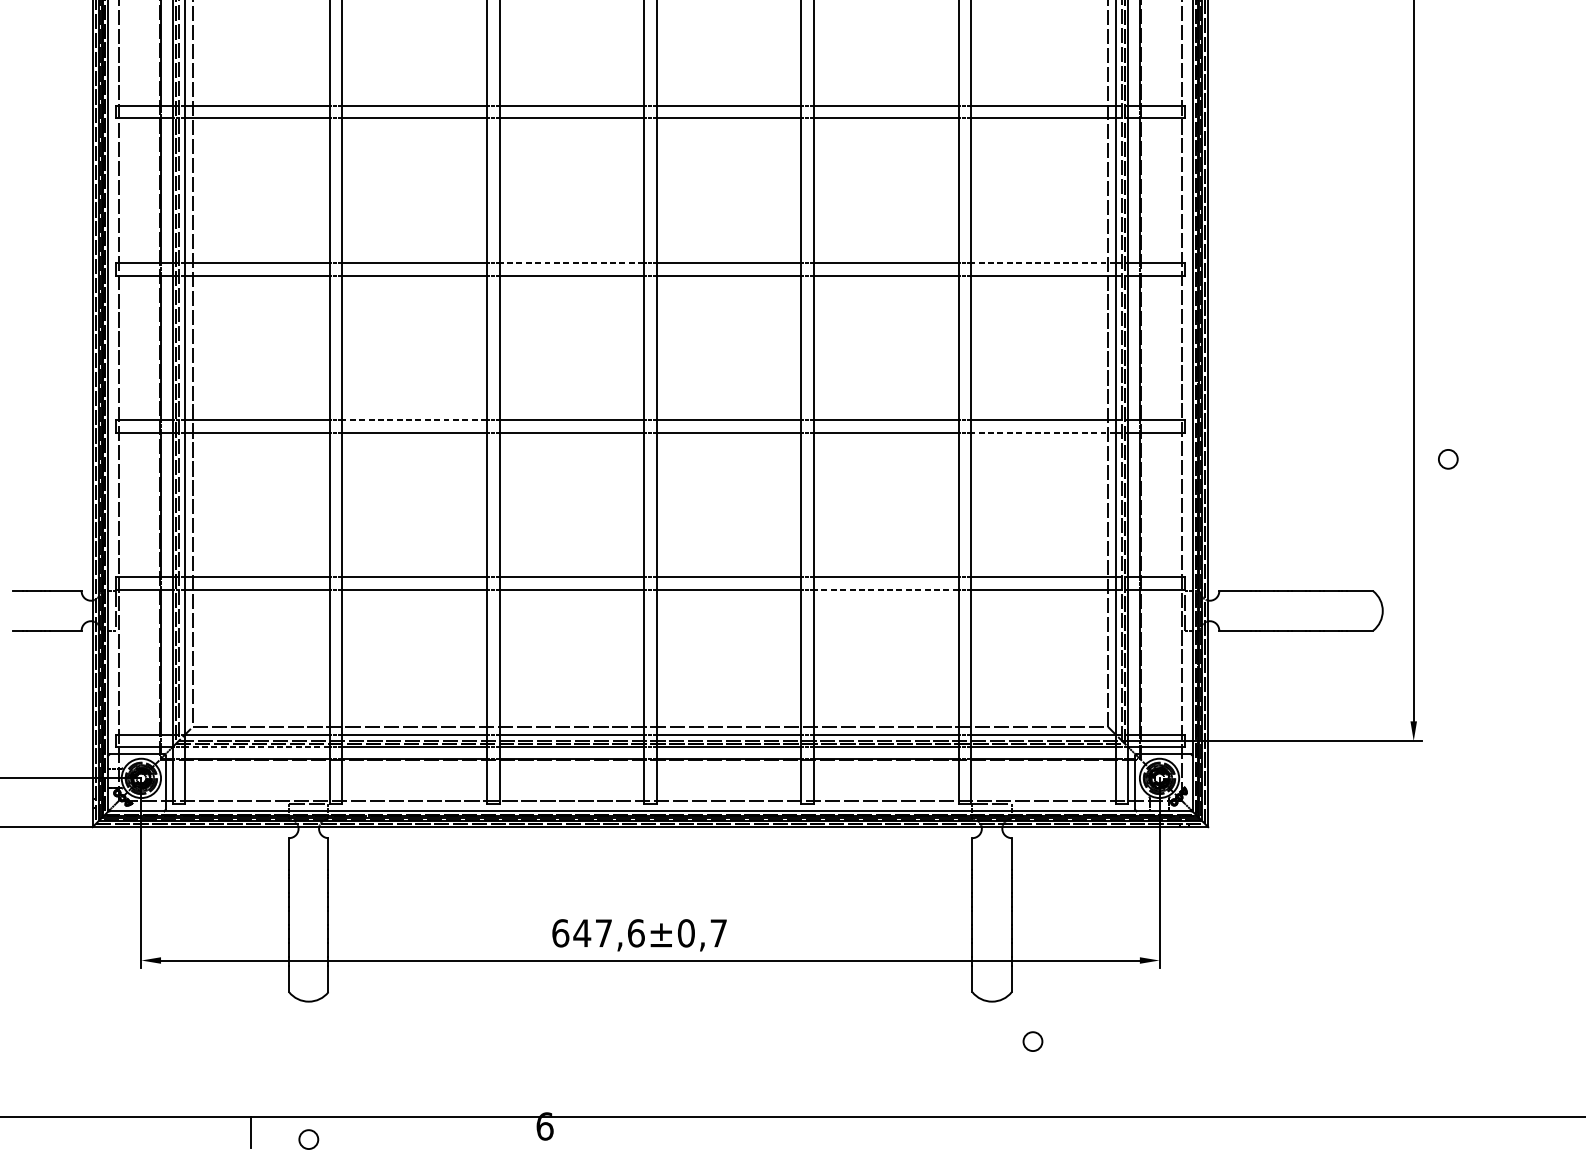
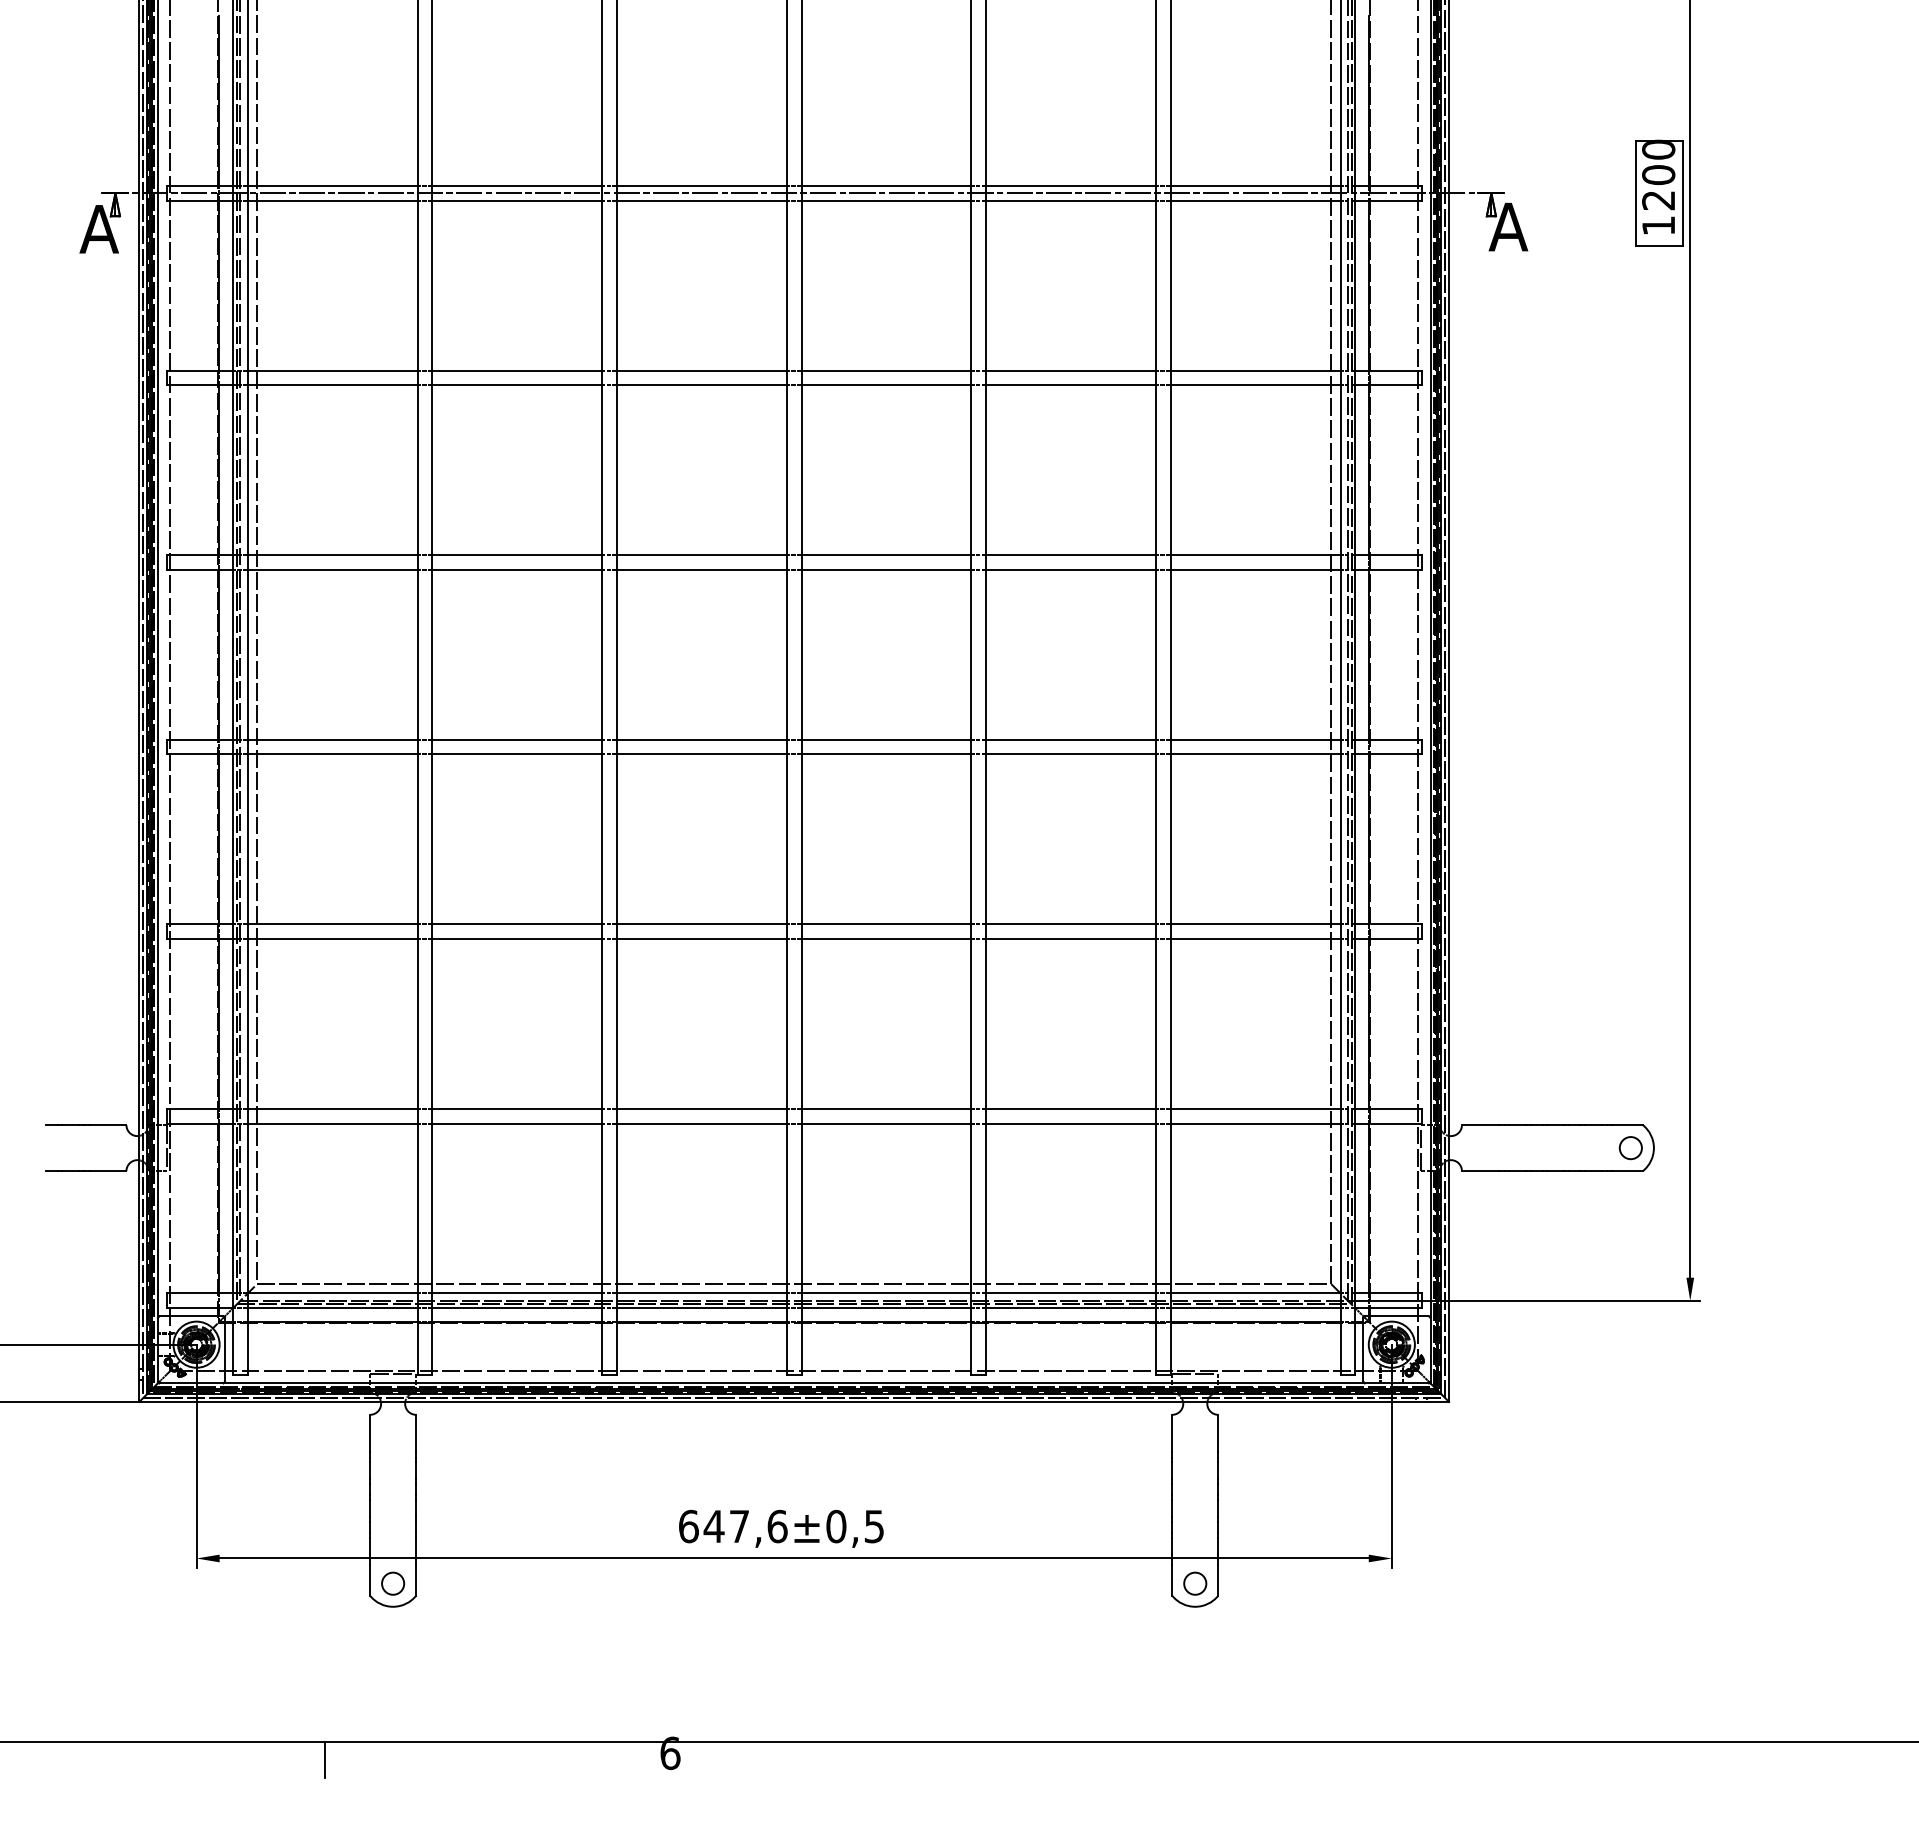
line: (571, 262) -> (701, 739), dashed -> solid
line: (1043, 262) -> (1255, 739), dashed -> solid
line: (414, 420) -> (517, 924), dashed -> solid
line: (1043, 433) -> (1255, 939), dashed -> solid
circle: (1448, 459) -> (1630, 1148), moved
line: (886, 589) -> (1071, 1123), dashed -> solid
line: (257, 747) -> (332, 1308), dashed -> solid
text: (718, 933) -> (874, 1526), ±0,7 -> ±0,5
circle: (1033, 1041) -> (1195, 1583), moved
circle: (309, 1139) -> (393, 1583), moved

